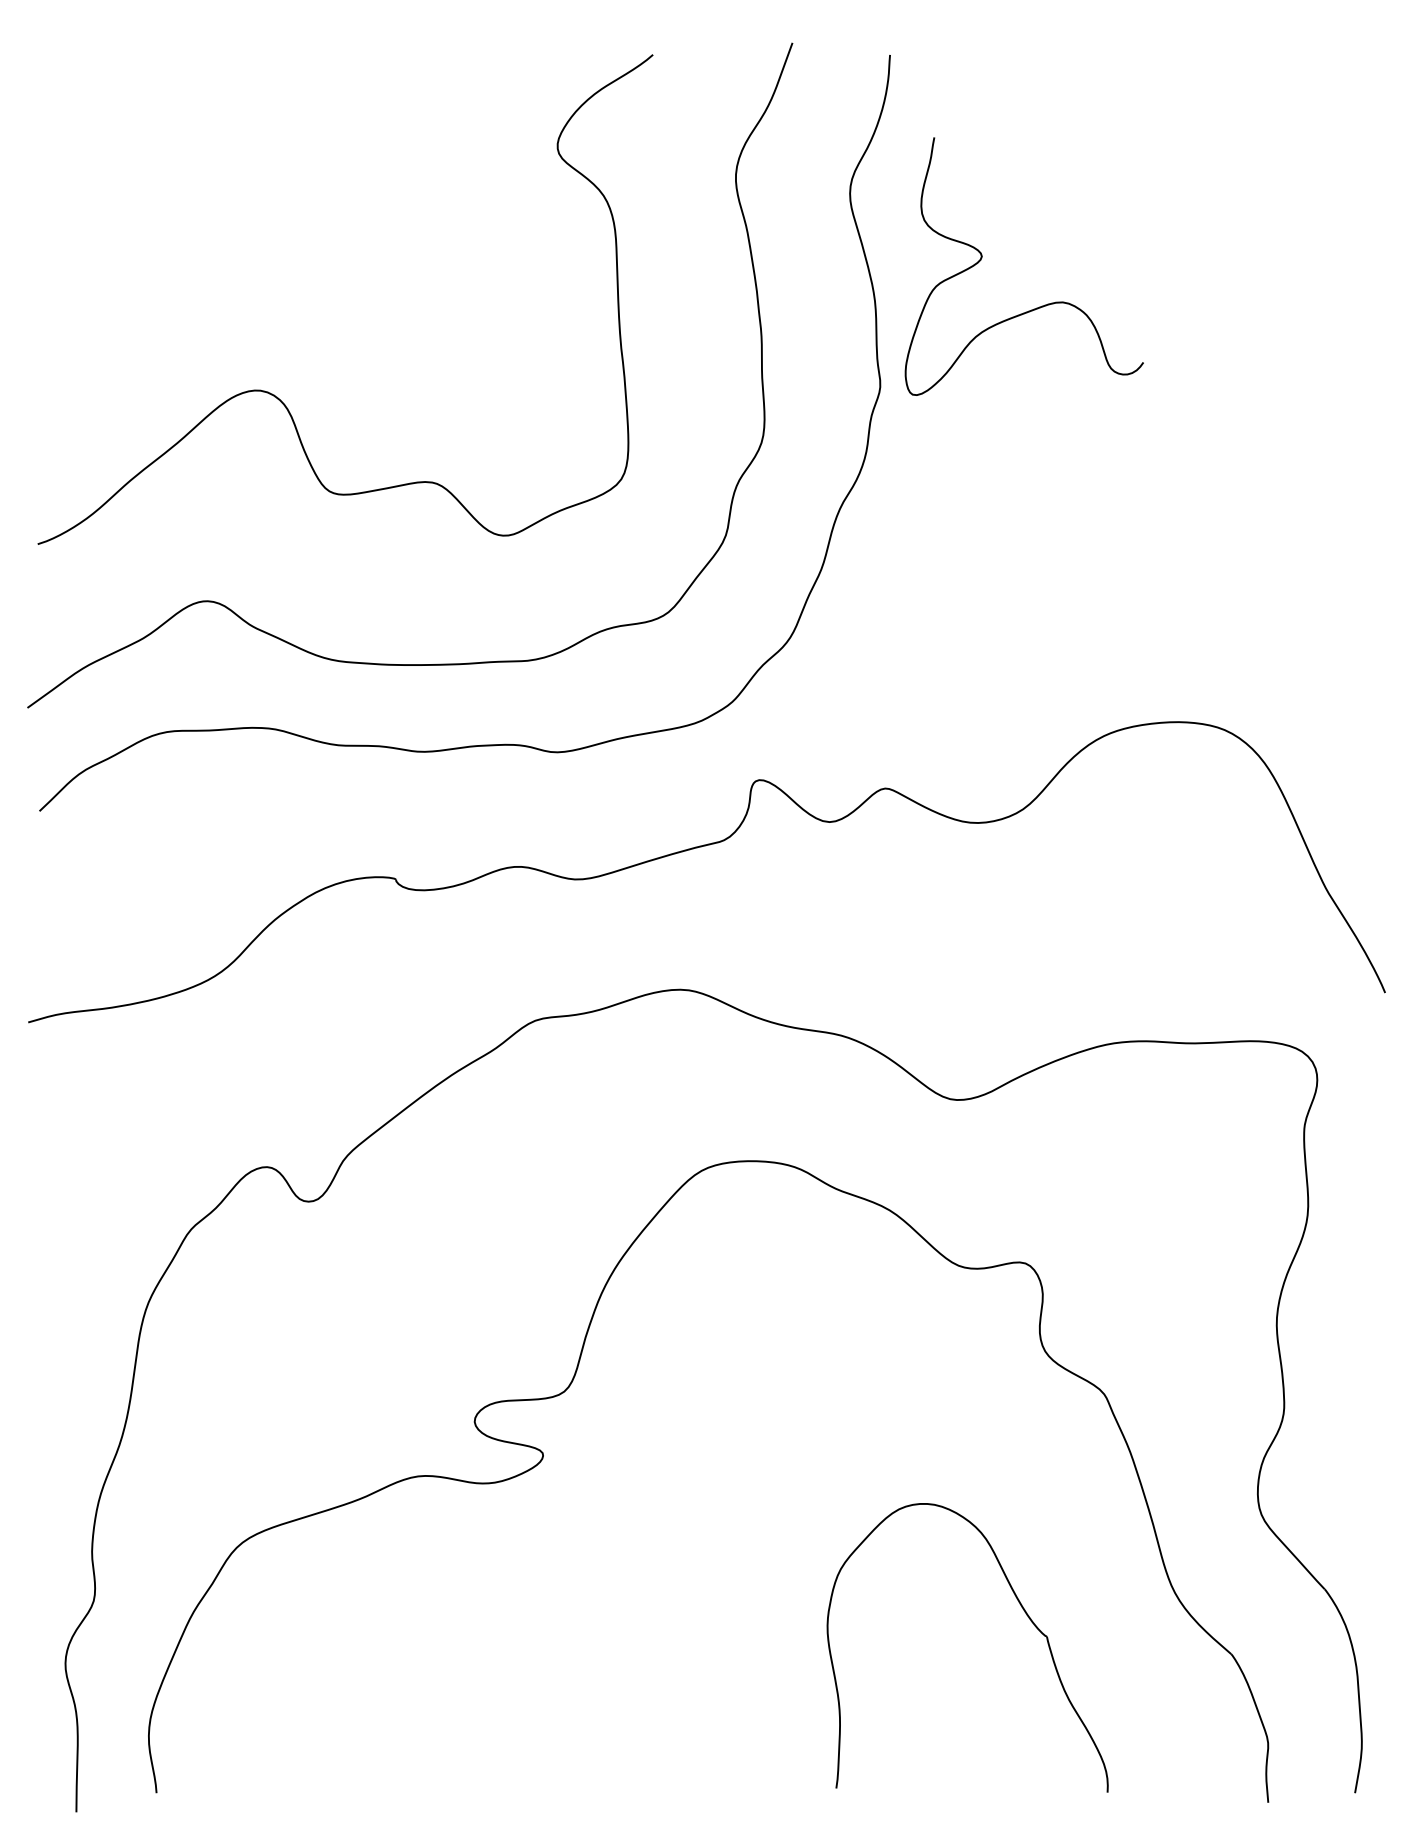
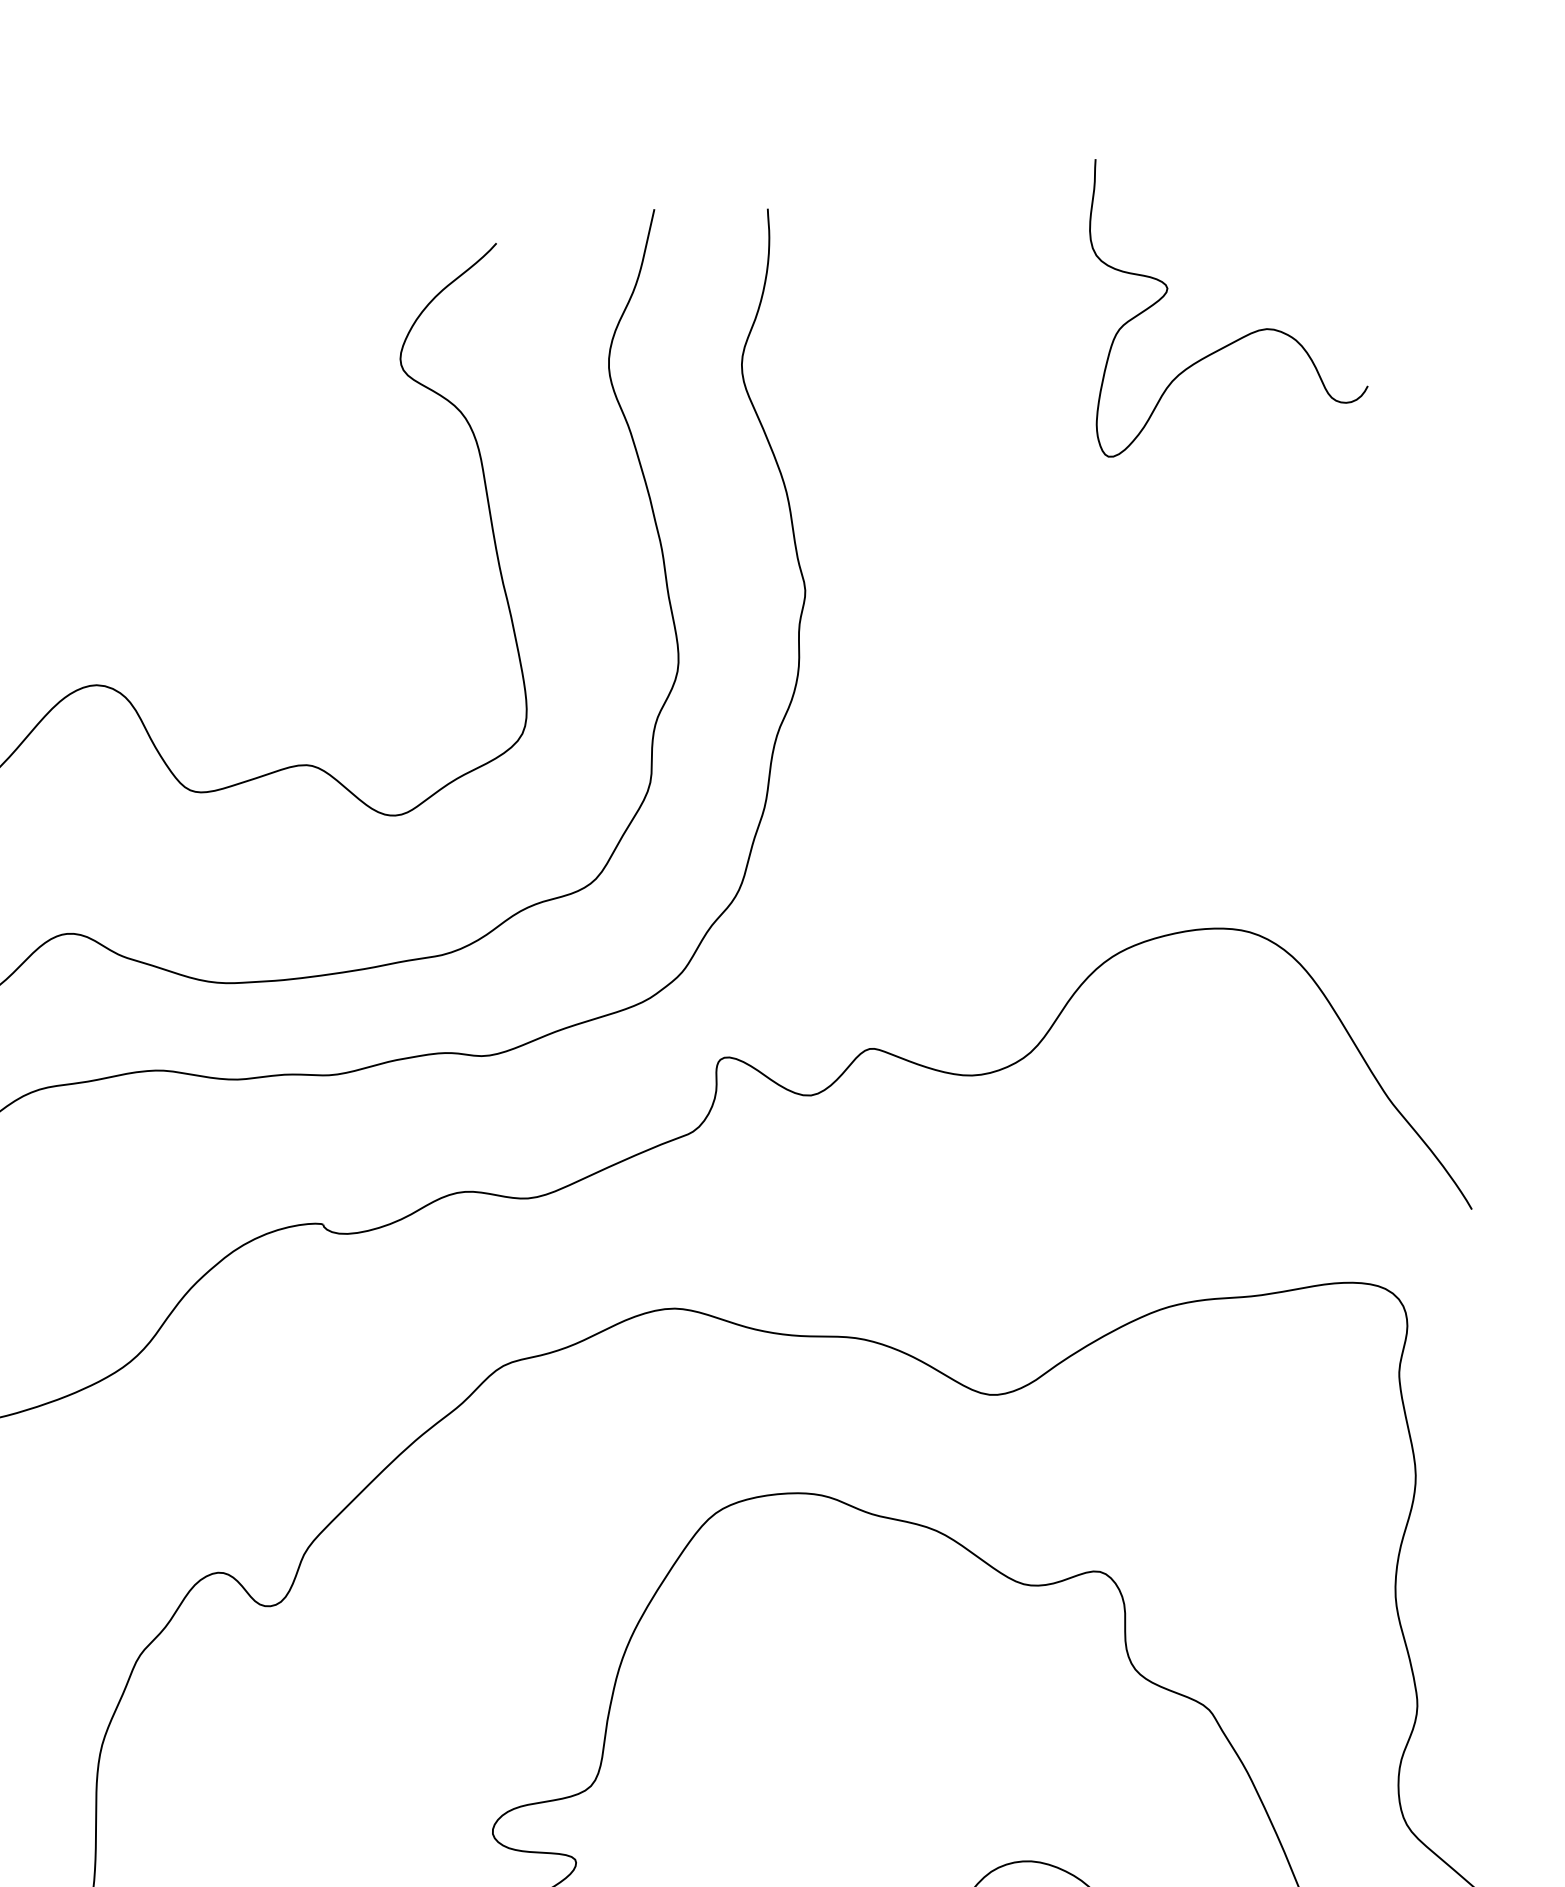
curve: (982, 258) -> (1168, 290), moved

